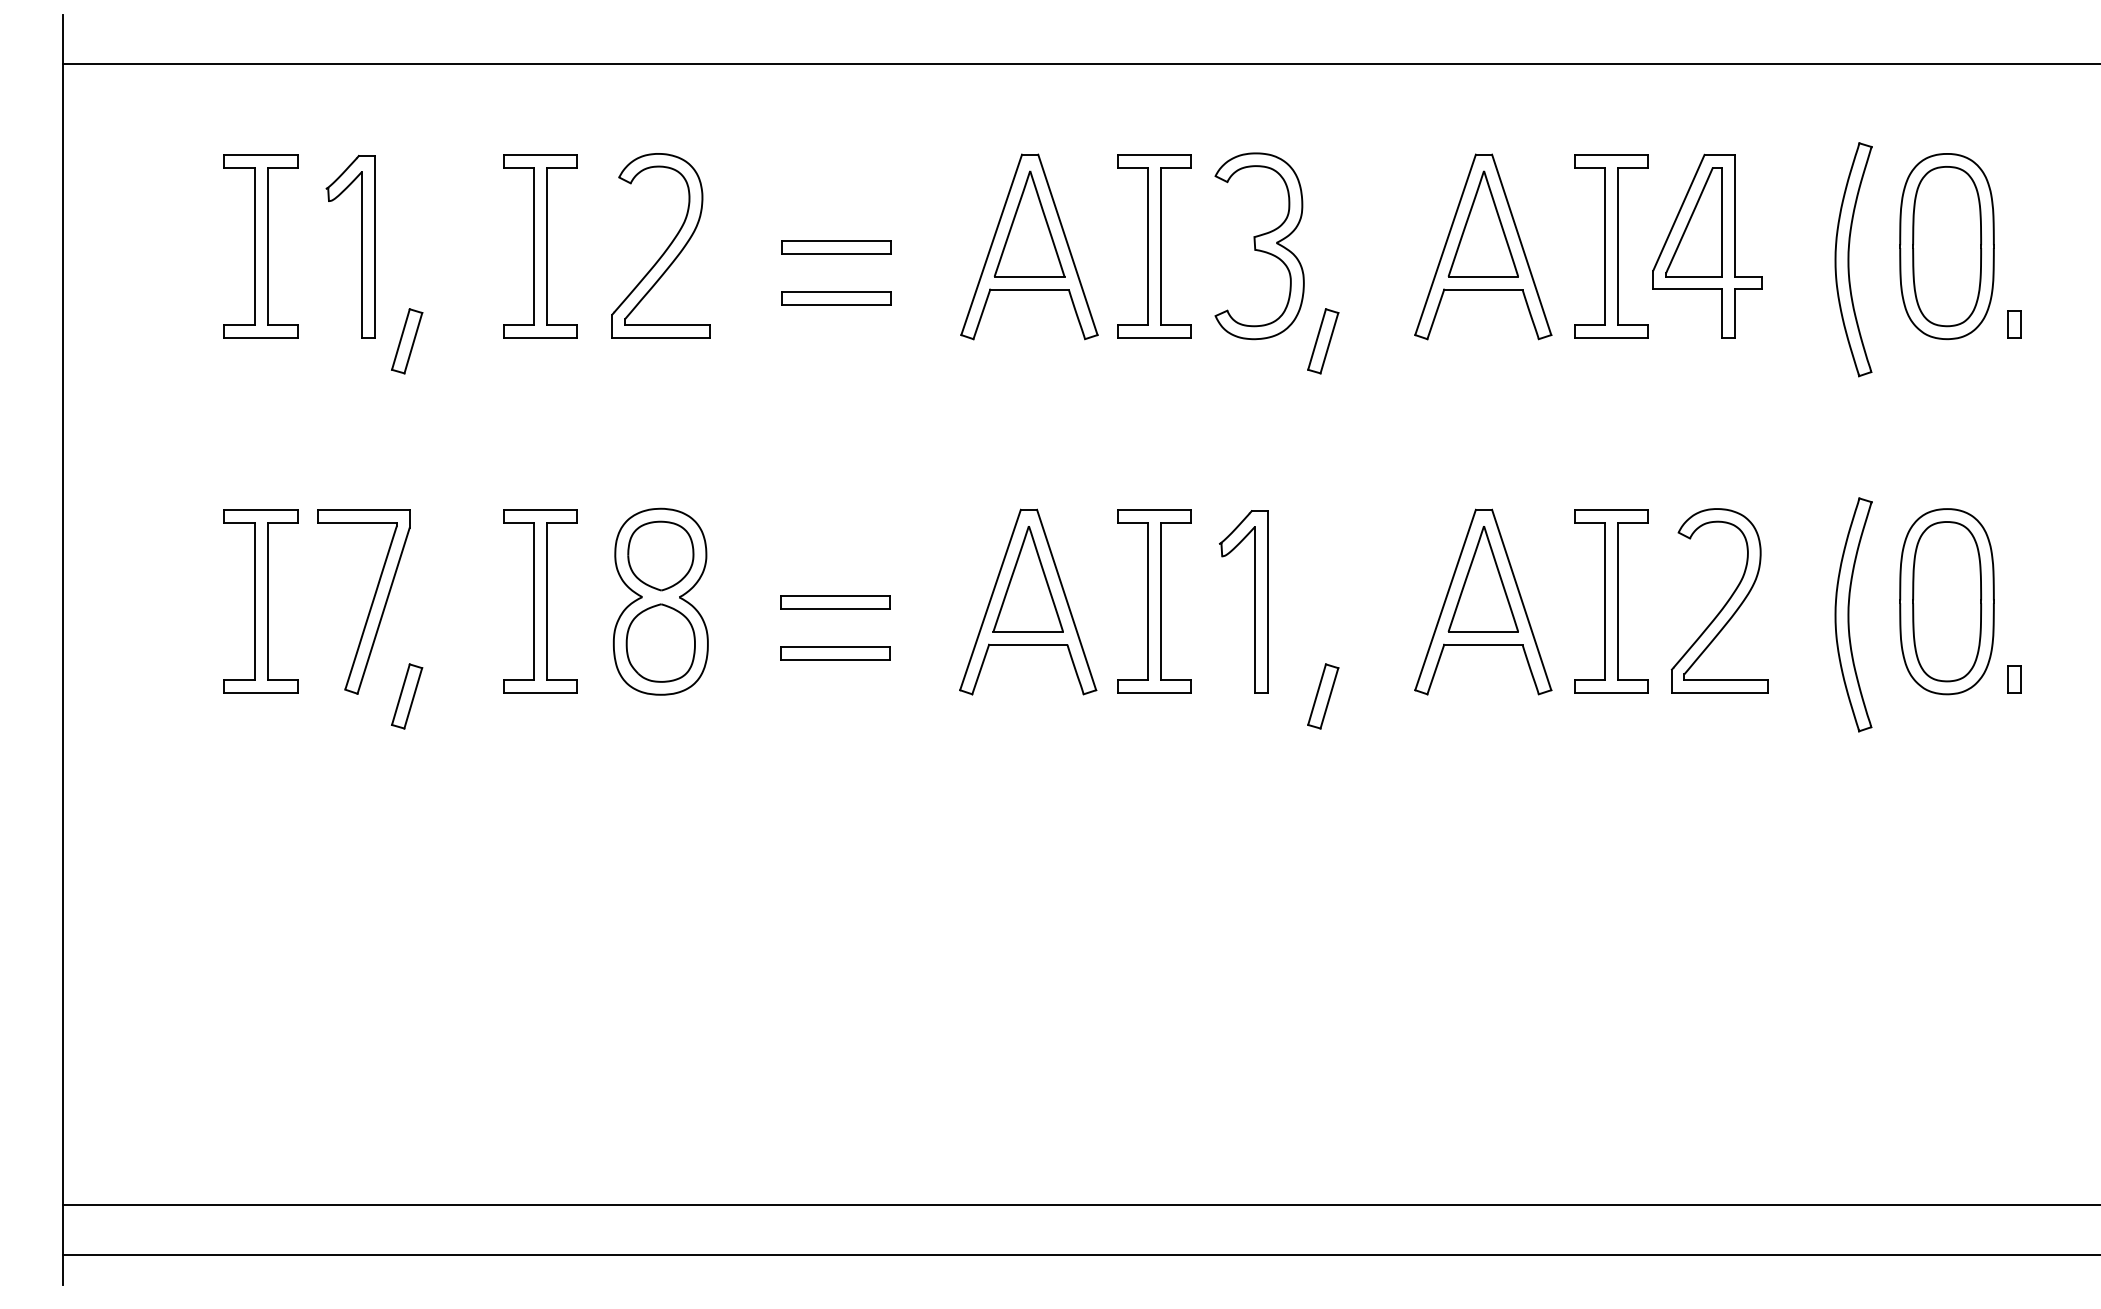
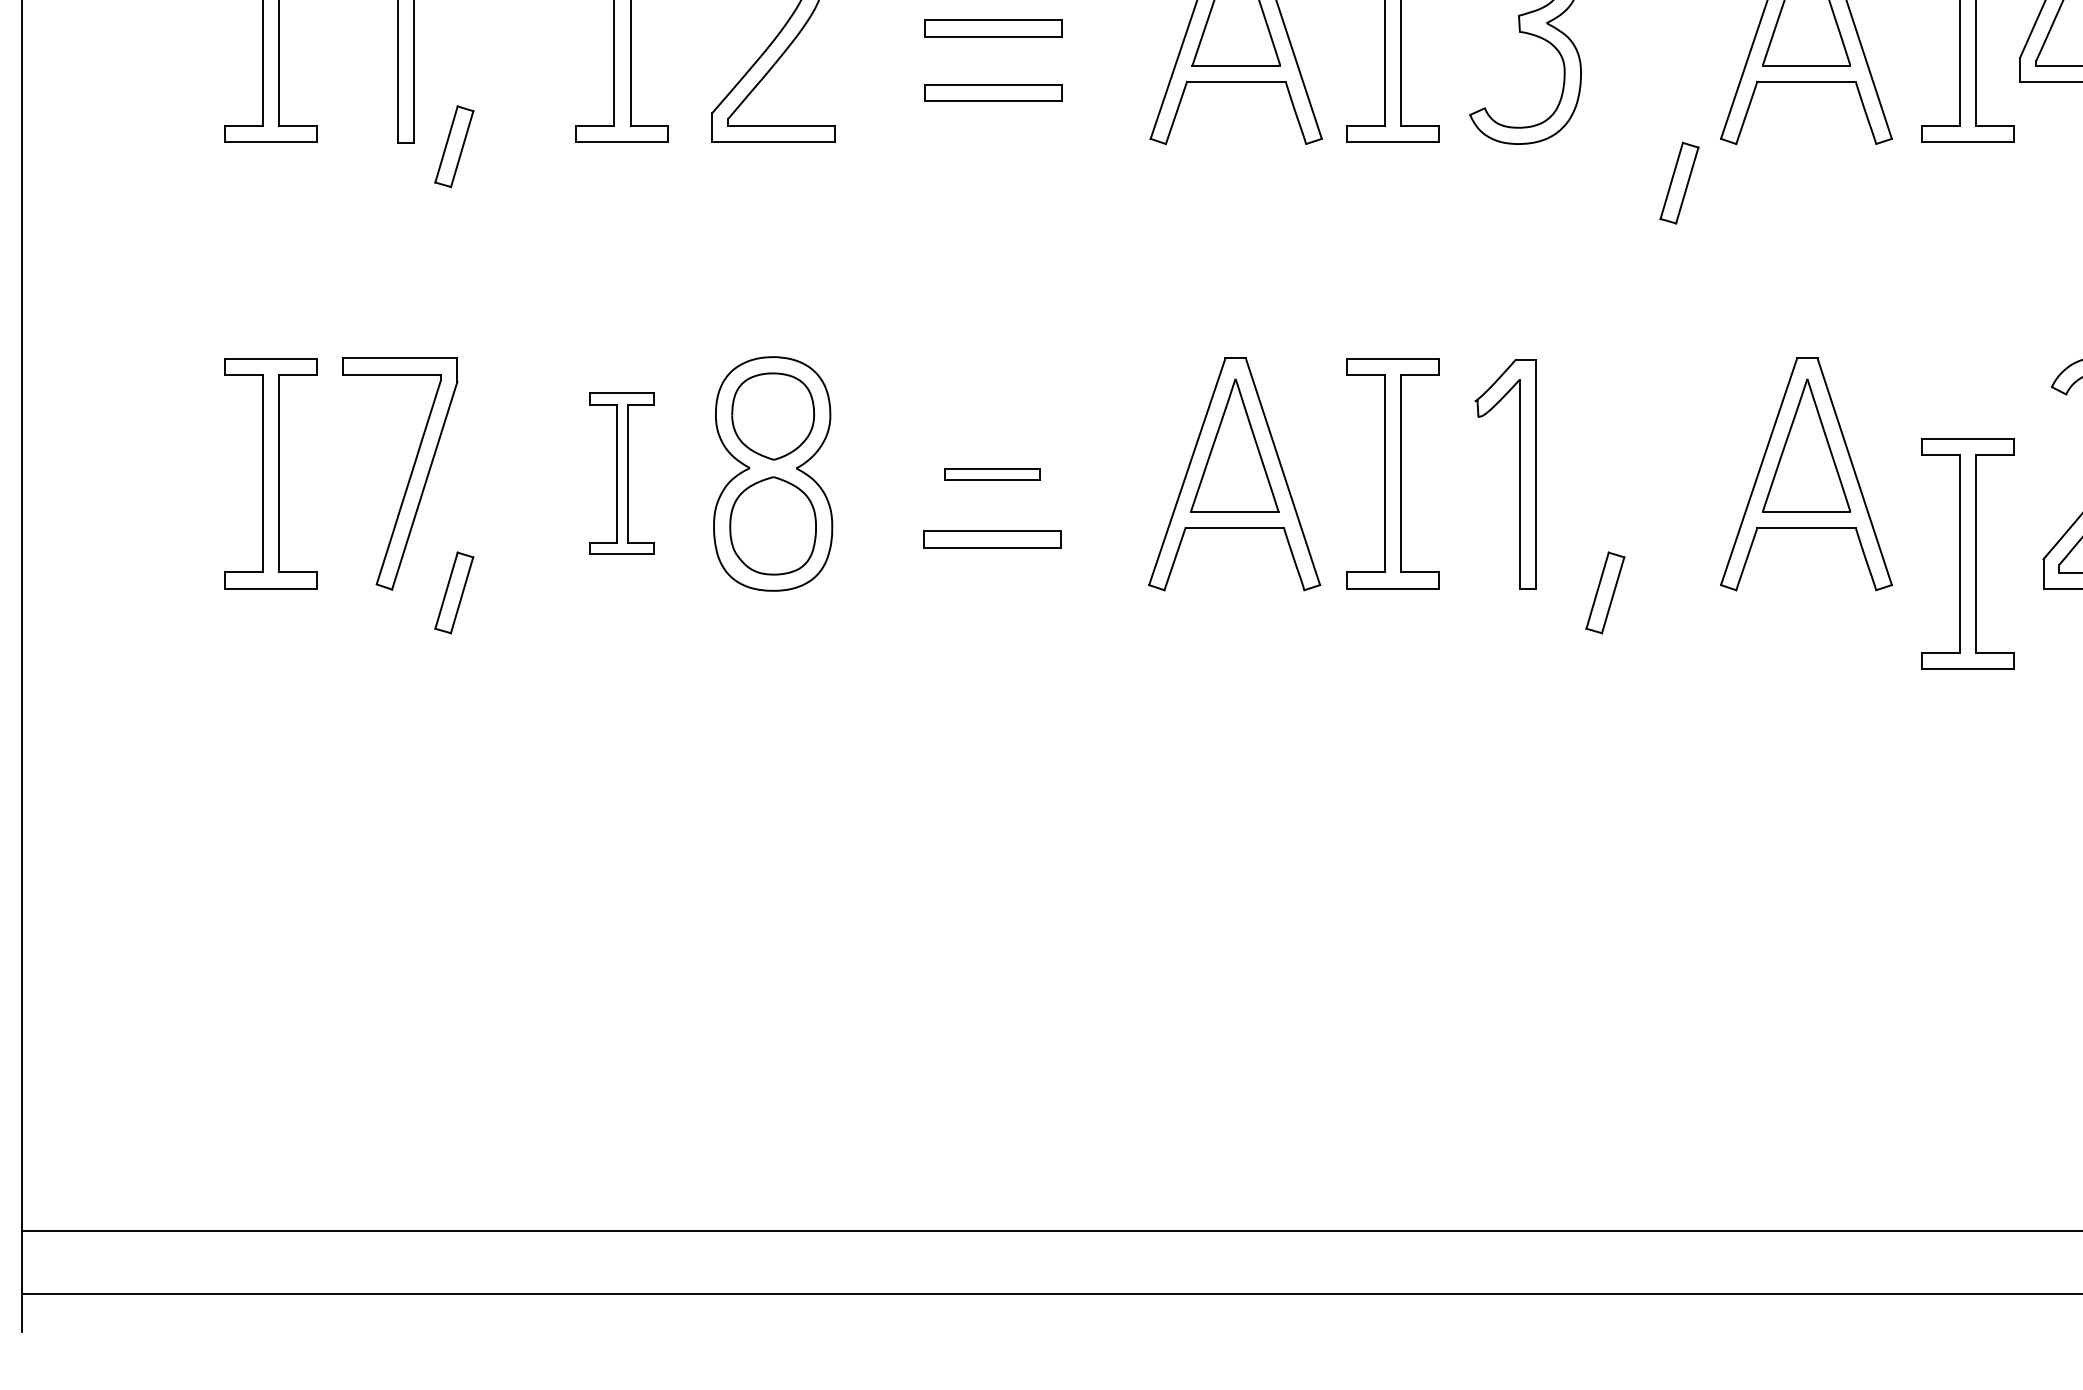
part: (1323, 341) -> (1679, 183), moved
part: (540, 601) -> (621, 473), size x0.7
part: (1611, 601) -> (1967, 554), moved
part: (835, 602) -> (992, 474), size x0.7

